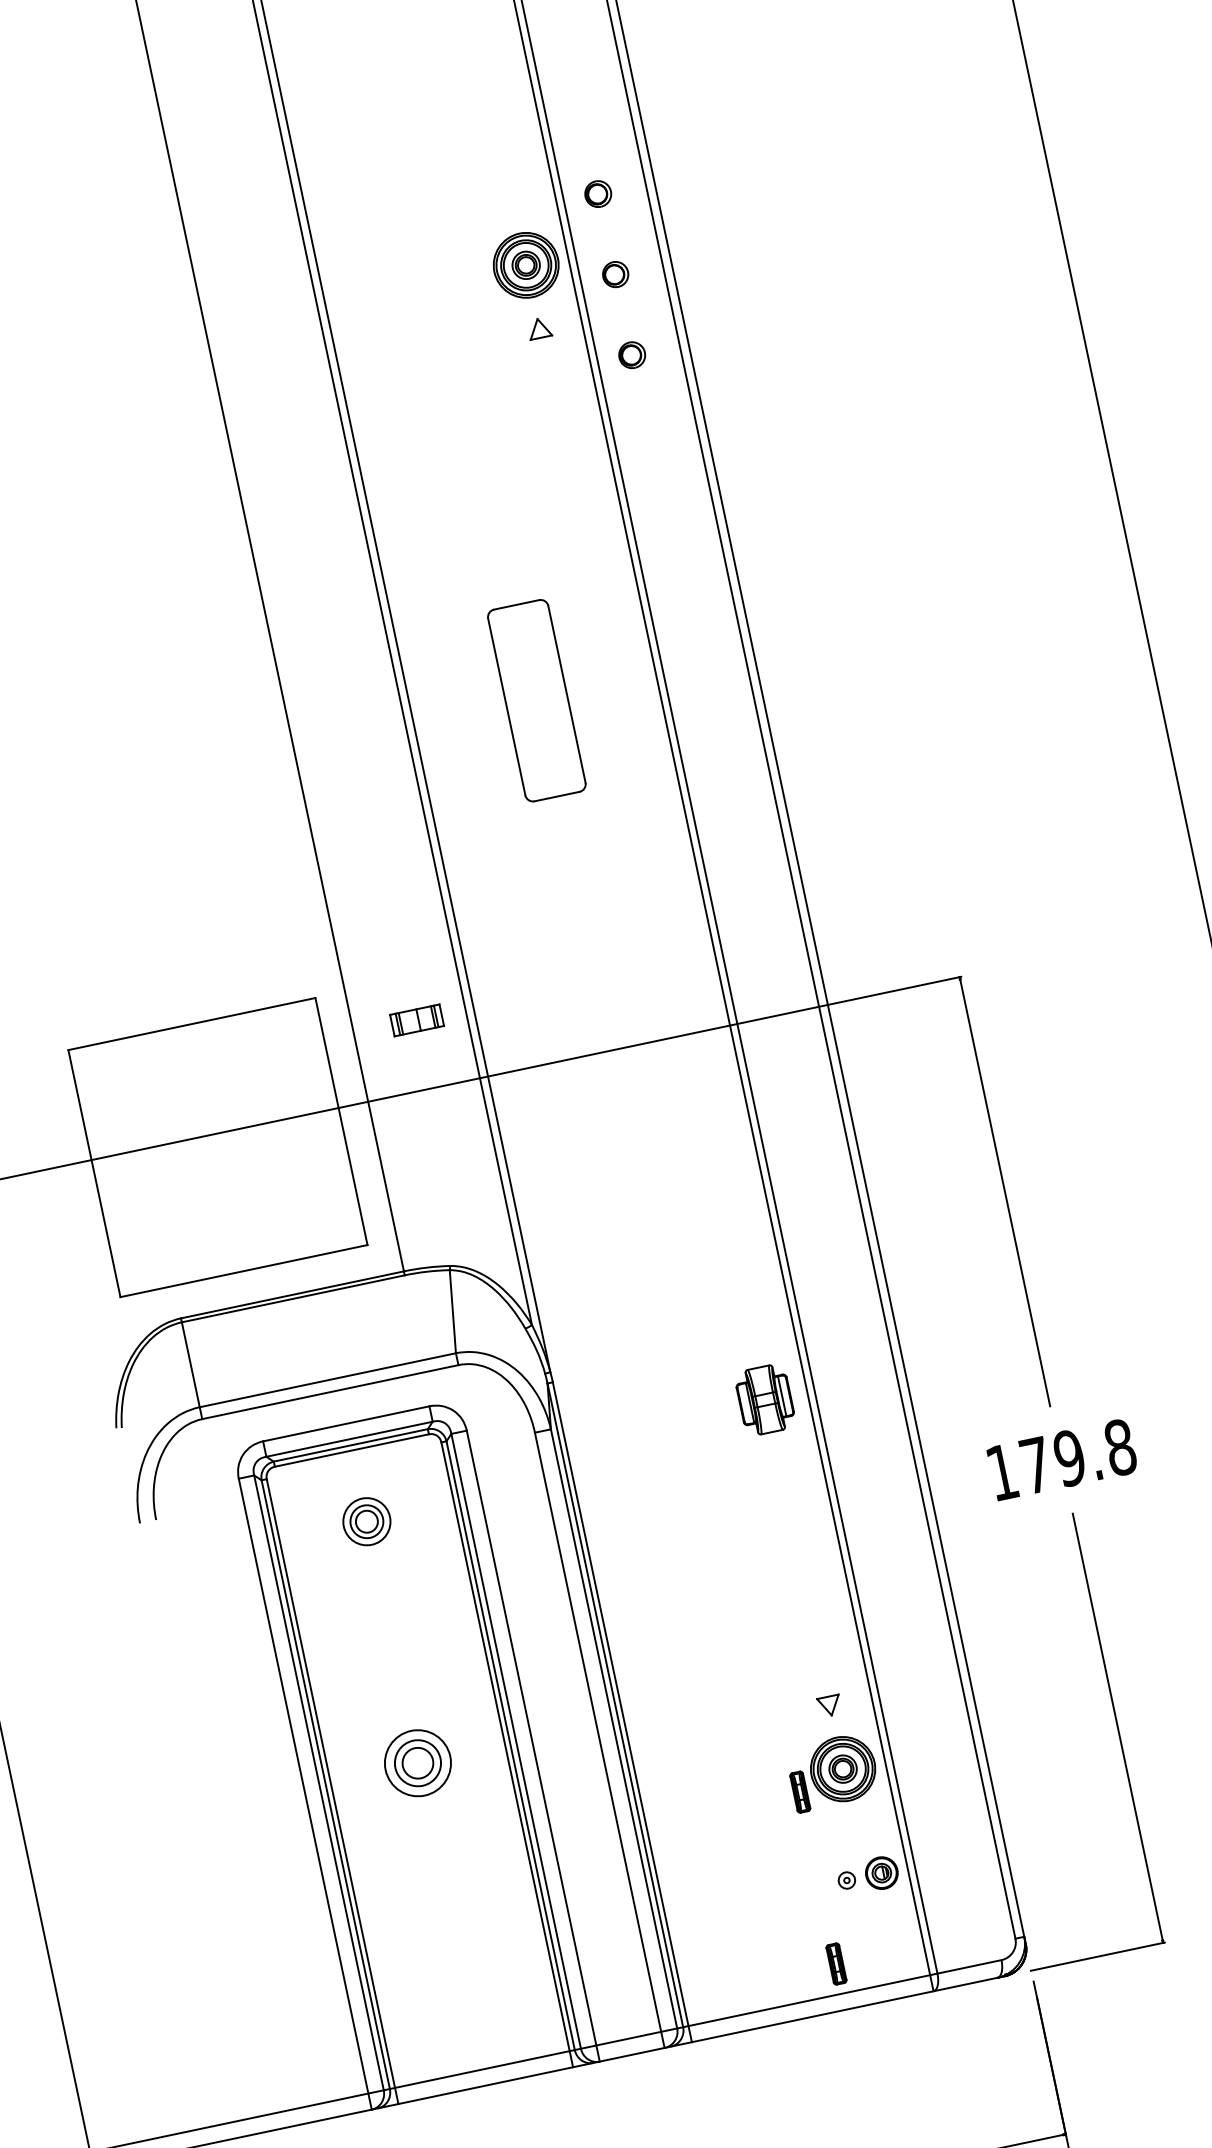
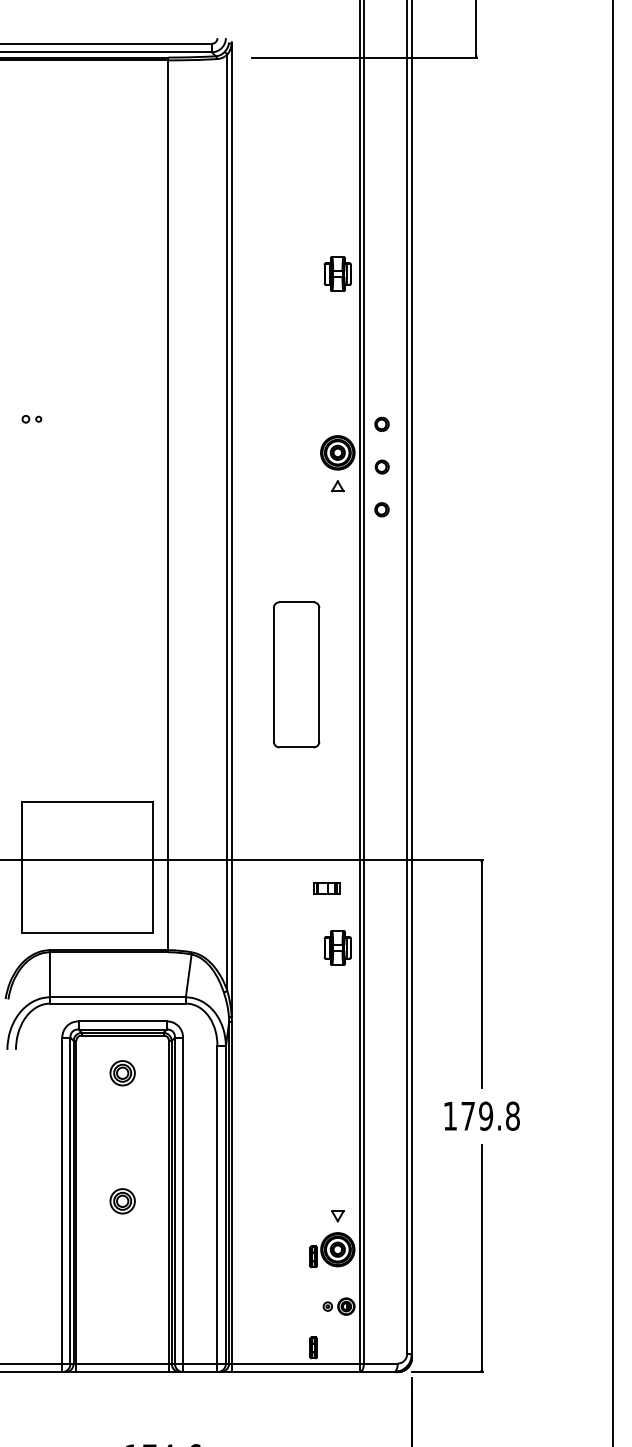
part: (536, 700) -> (296, 674), size x1.43
part: (416, 1020) -> (326, 888), moved
part: (764, 1398) -> (337, 947), moved
part: (417, 1763) -> (122, 1201), size x0.71

